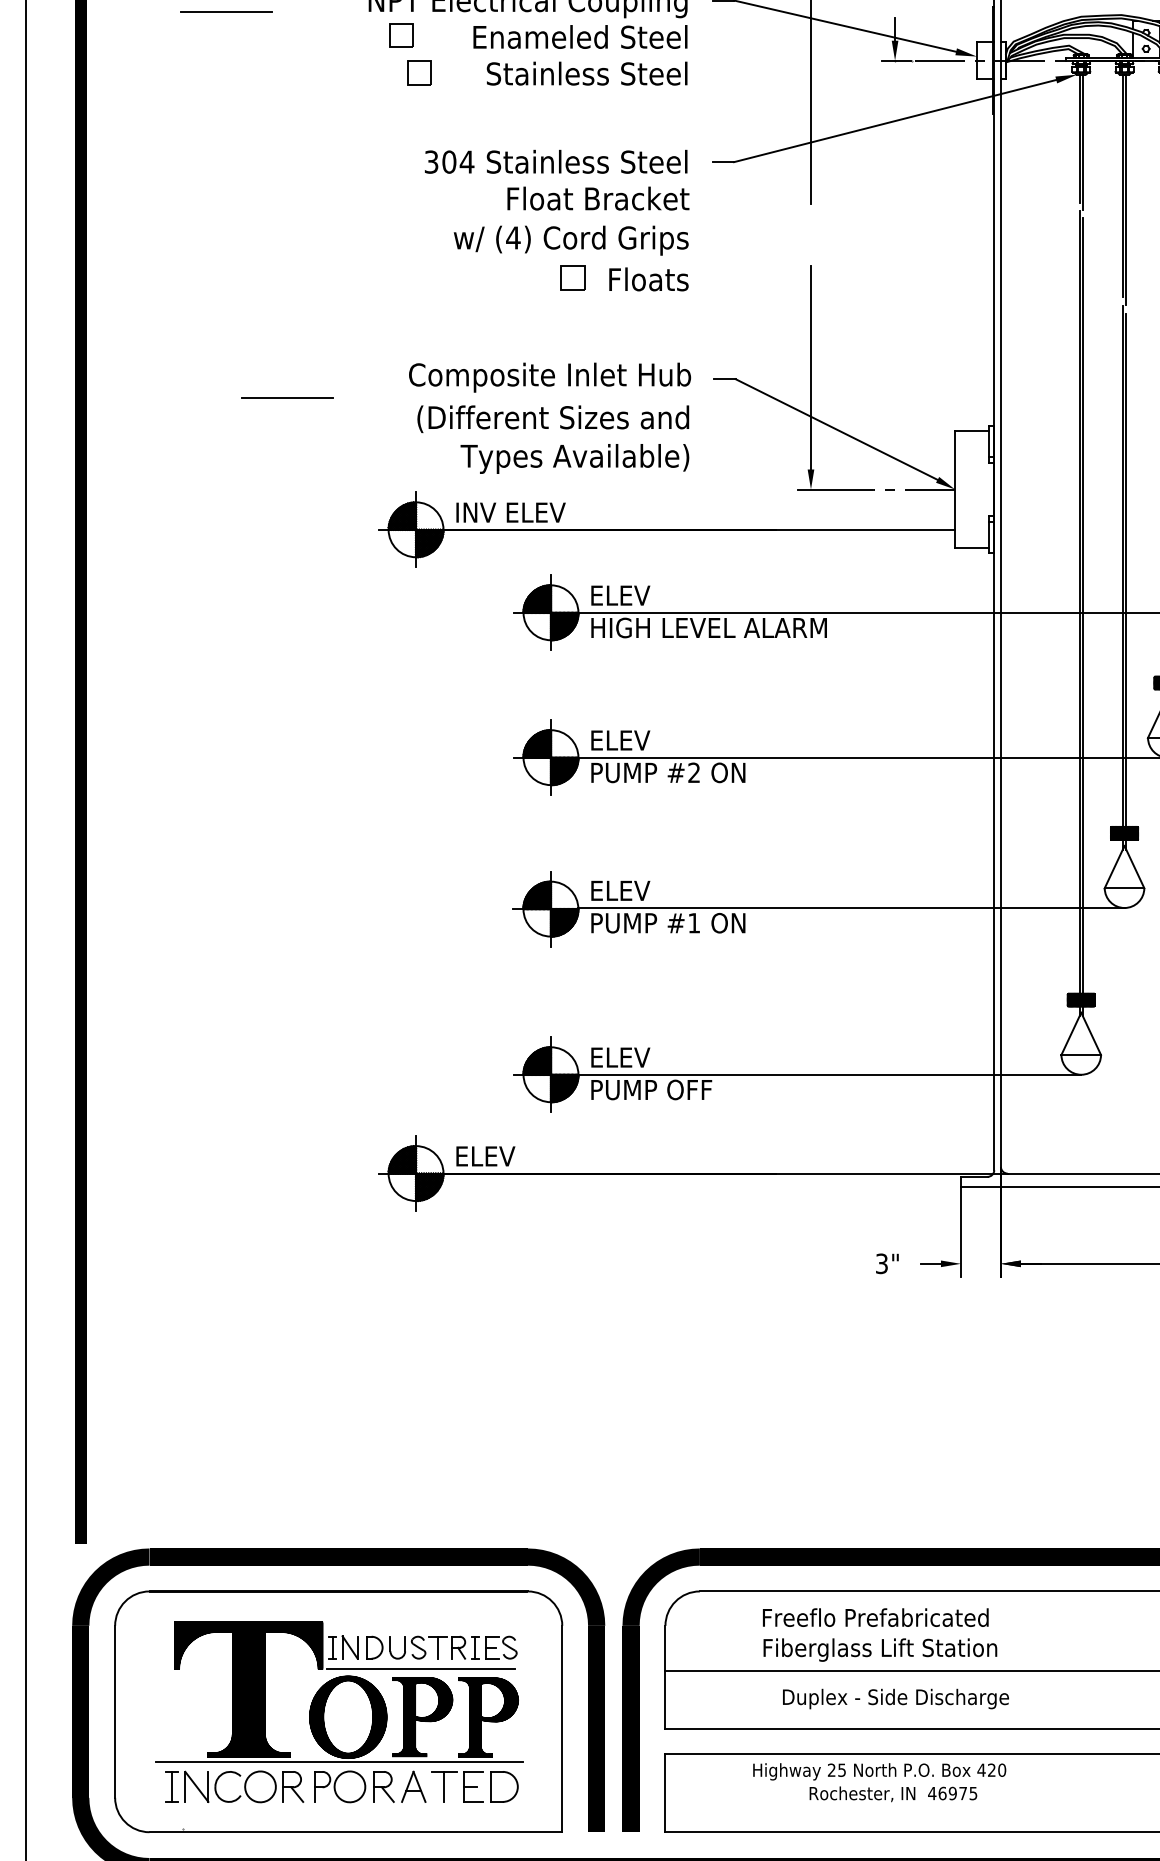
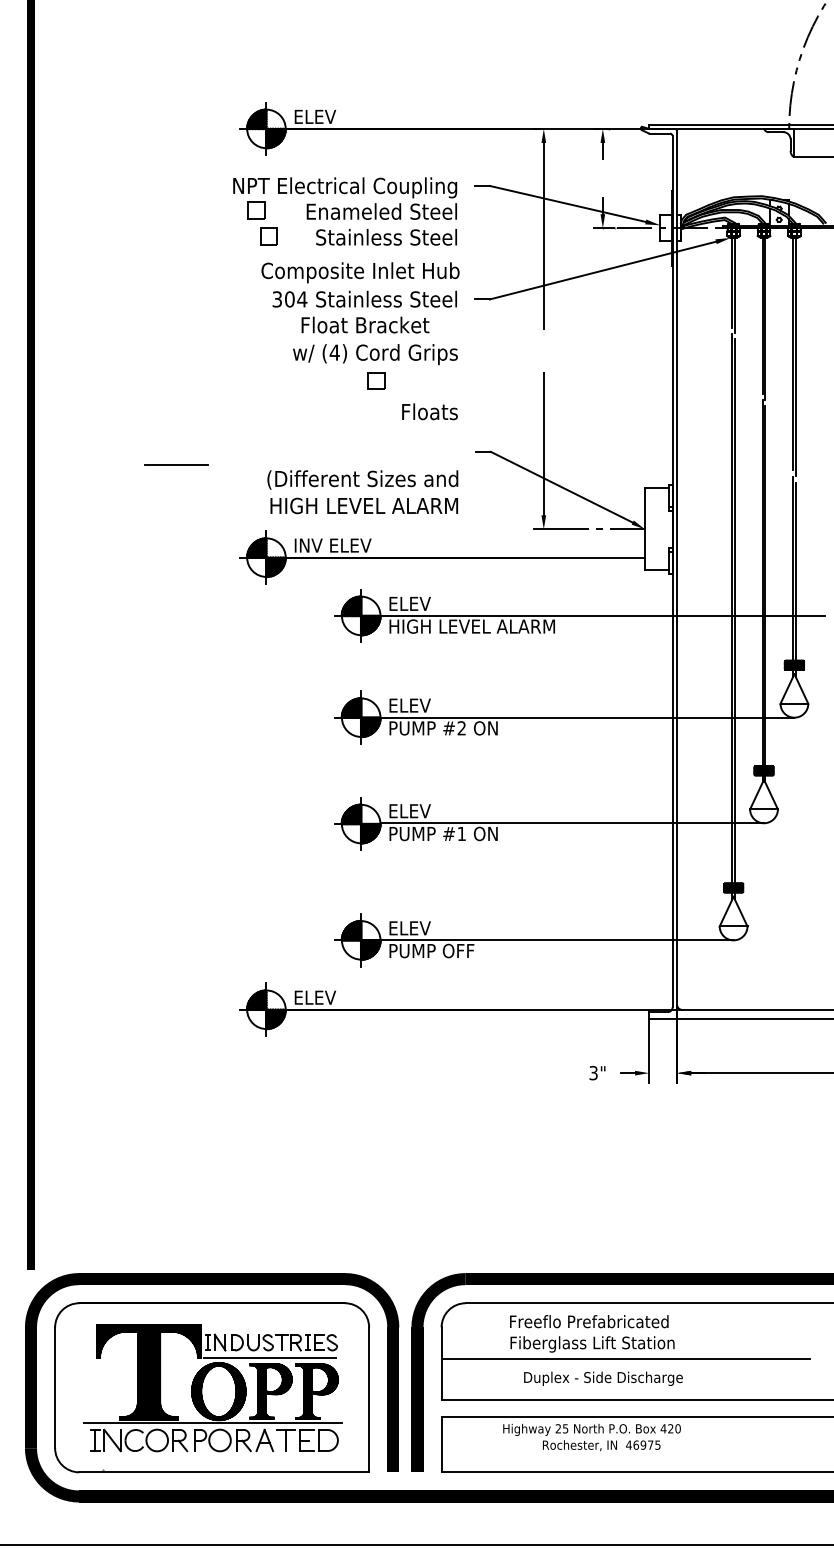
line: (225, 12) -> (132, 194), removed
text: (598, 197) -> (365, 324), moved
text: (648, 278) -> (429, 411), moved
text: (549, 377) -> (360, 272), moved
text: (555, 458) -> (364, 507), Types Available) -> HIGH LEVEL ALARM

